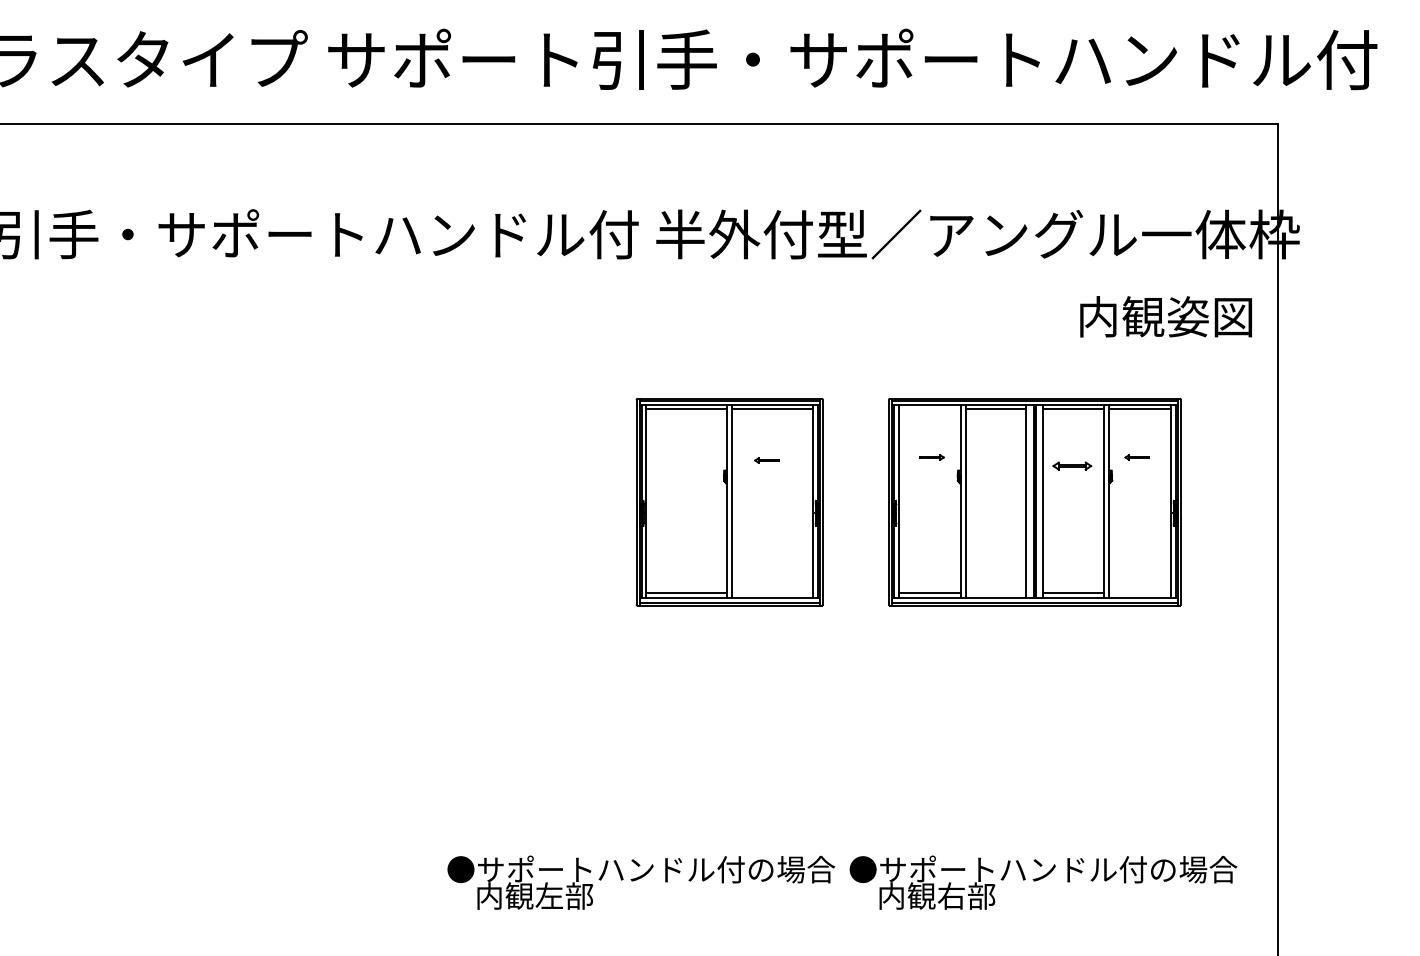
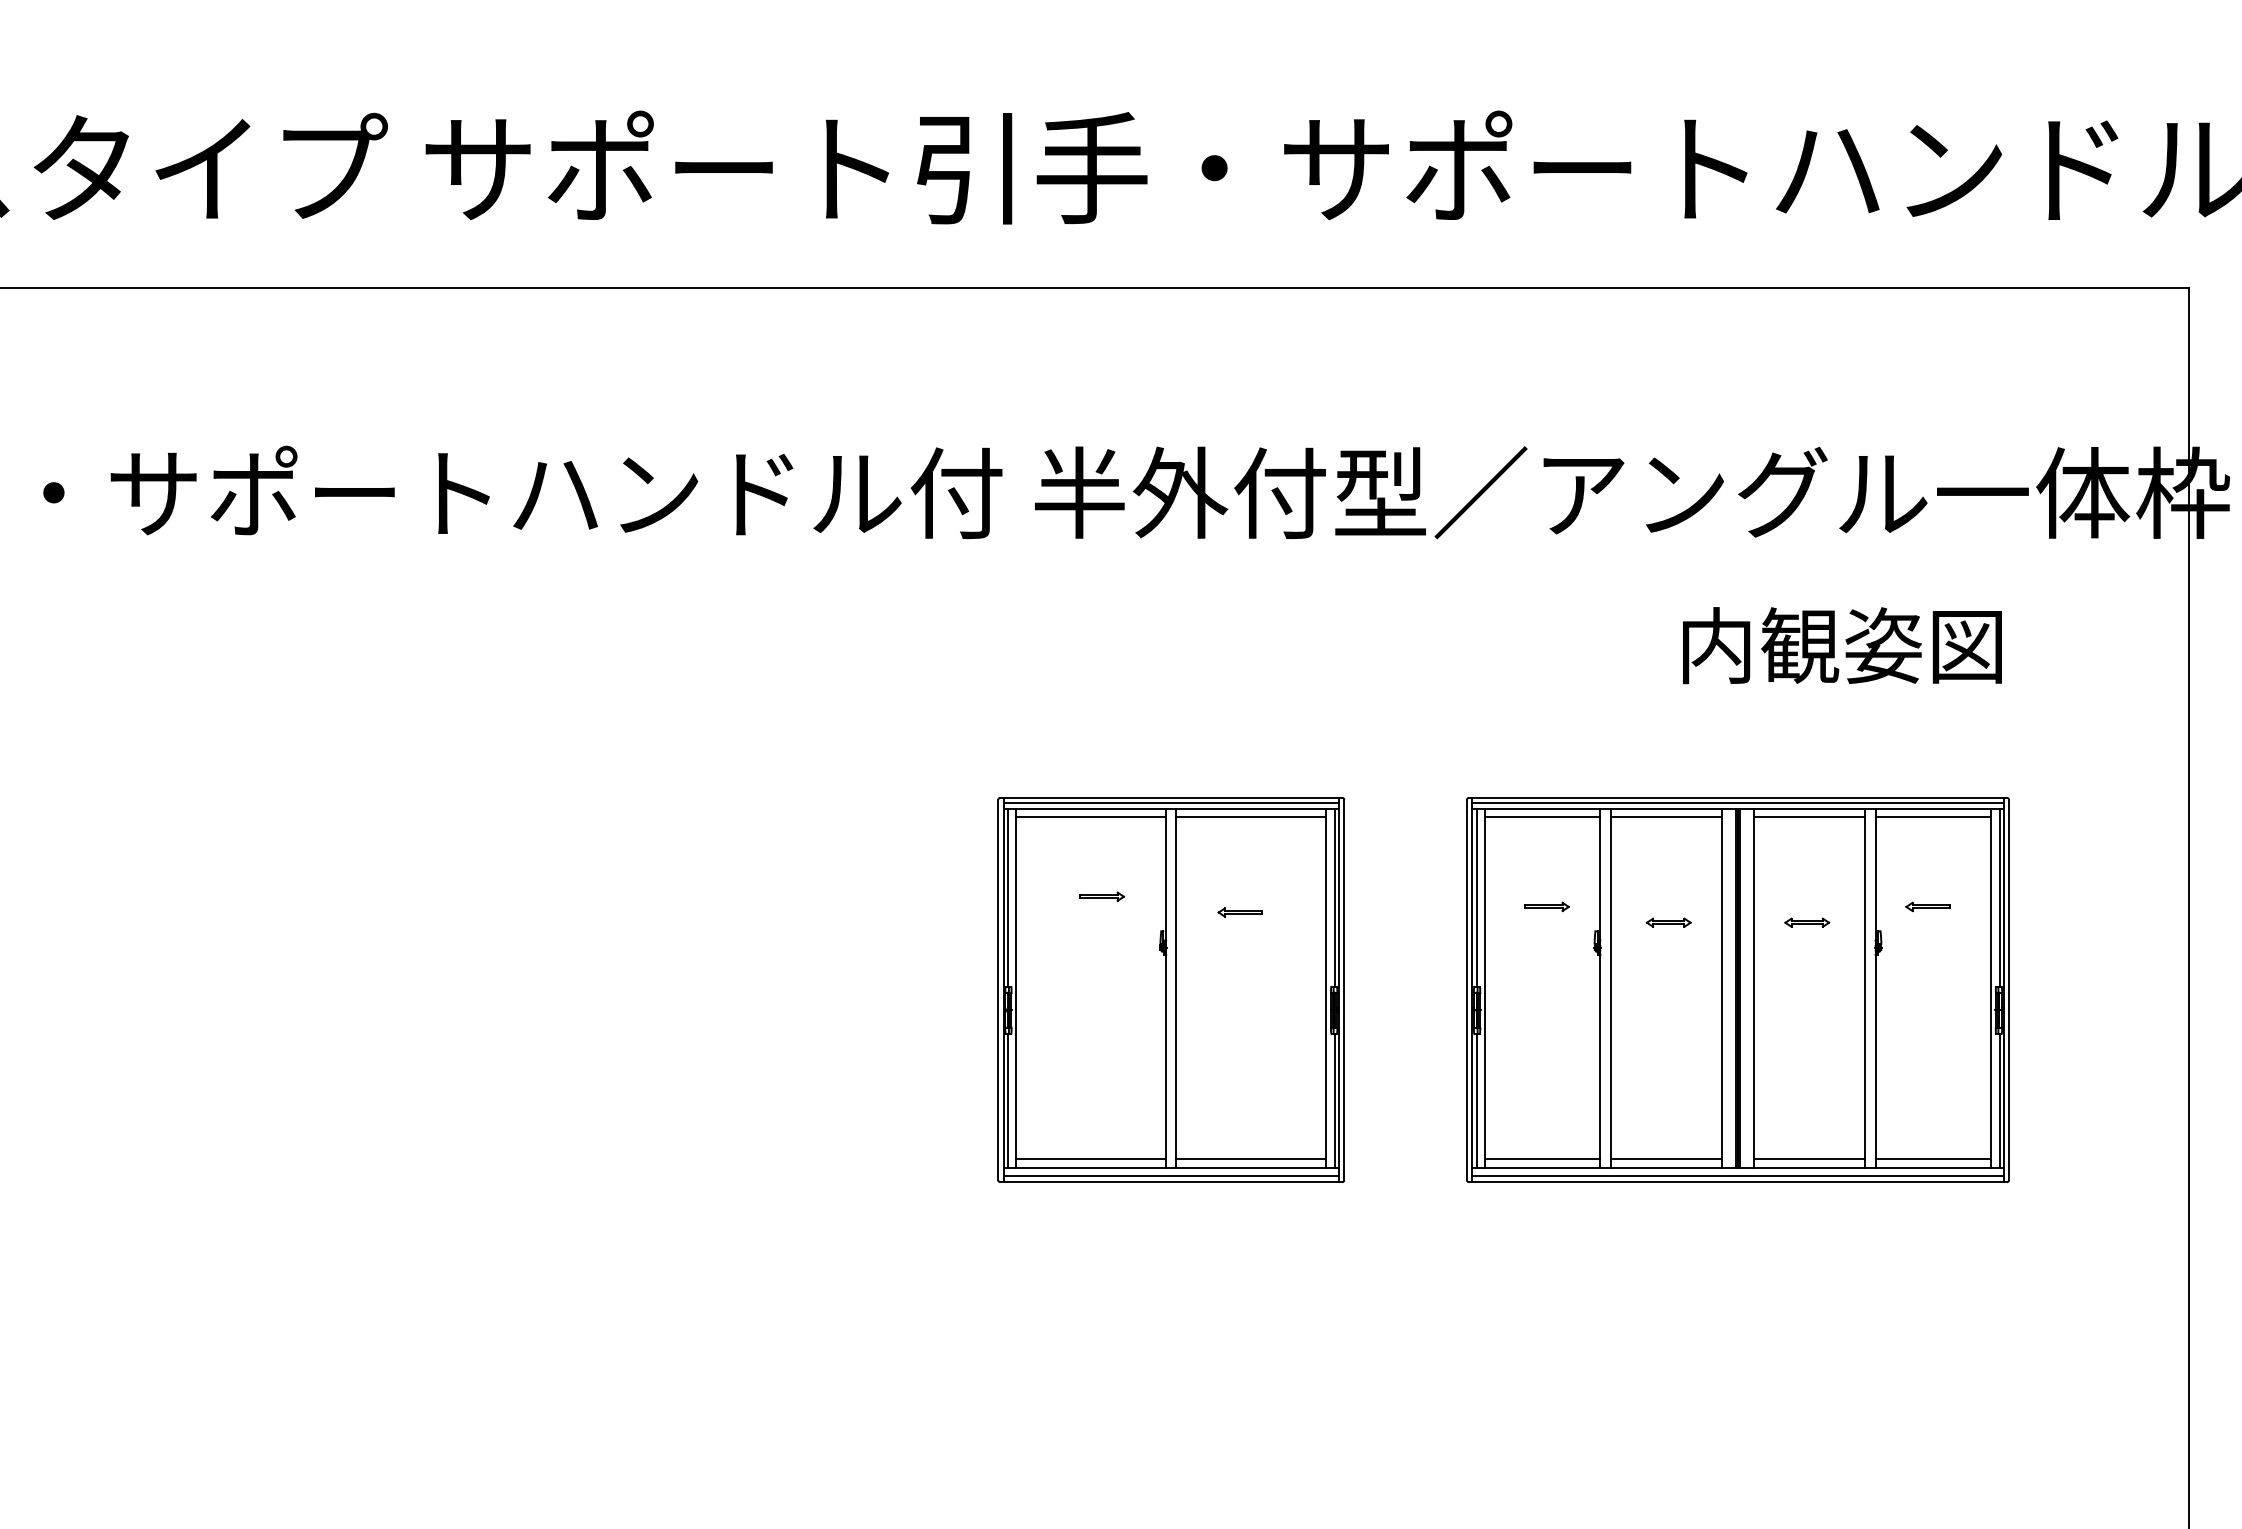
text: (1165, 316) -> (1841, 645), moved
line: (929, 408) -> (1542, 815), added
part: (692, 451) -> (1102, 895), added
part: (997, 465) -> (1668, 921), added
part: (1071, 465) -> (1805, 921), size x0.62
line: (772, 593) -> (1250, 1159), added
line: (996, 593) -> (1666, 1159), added
line: (1140, 593) -> (1934, 1159), added

